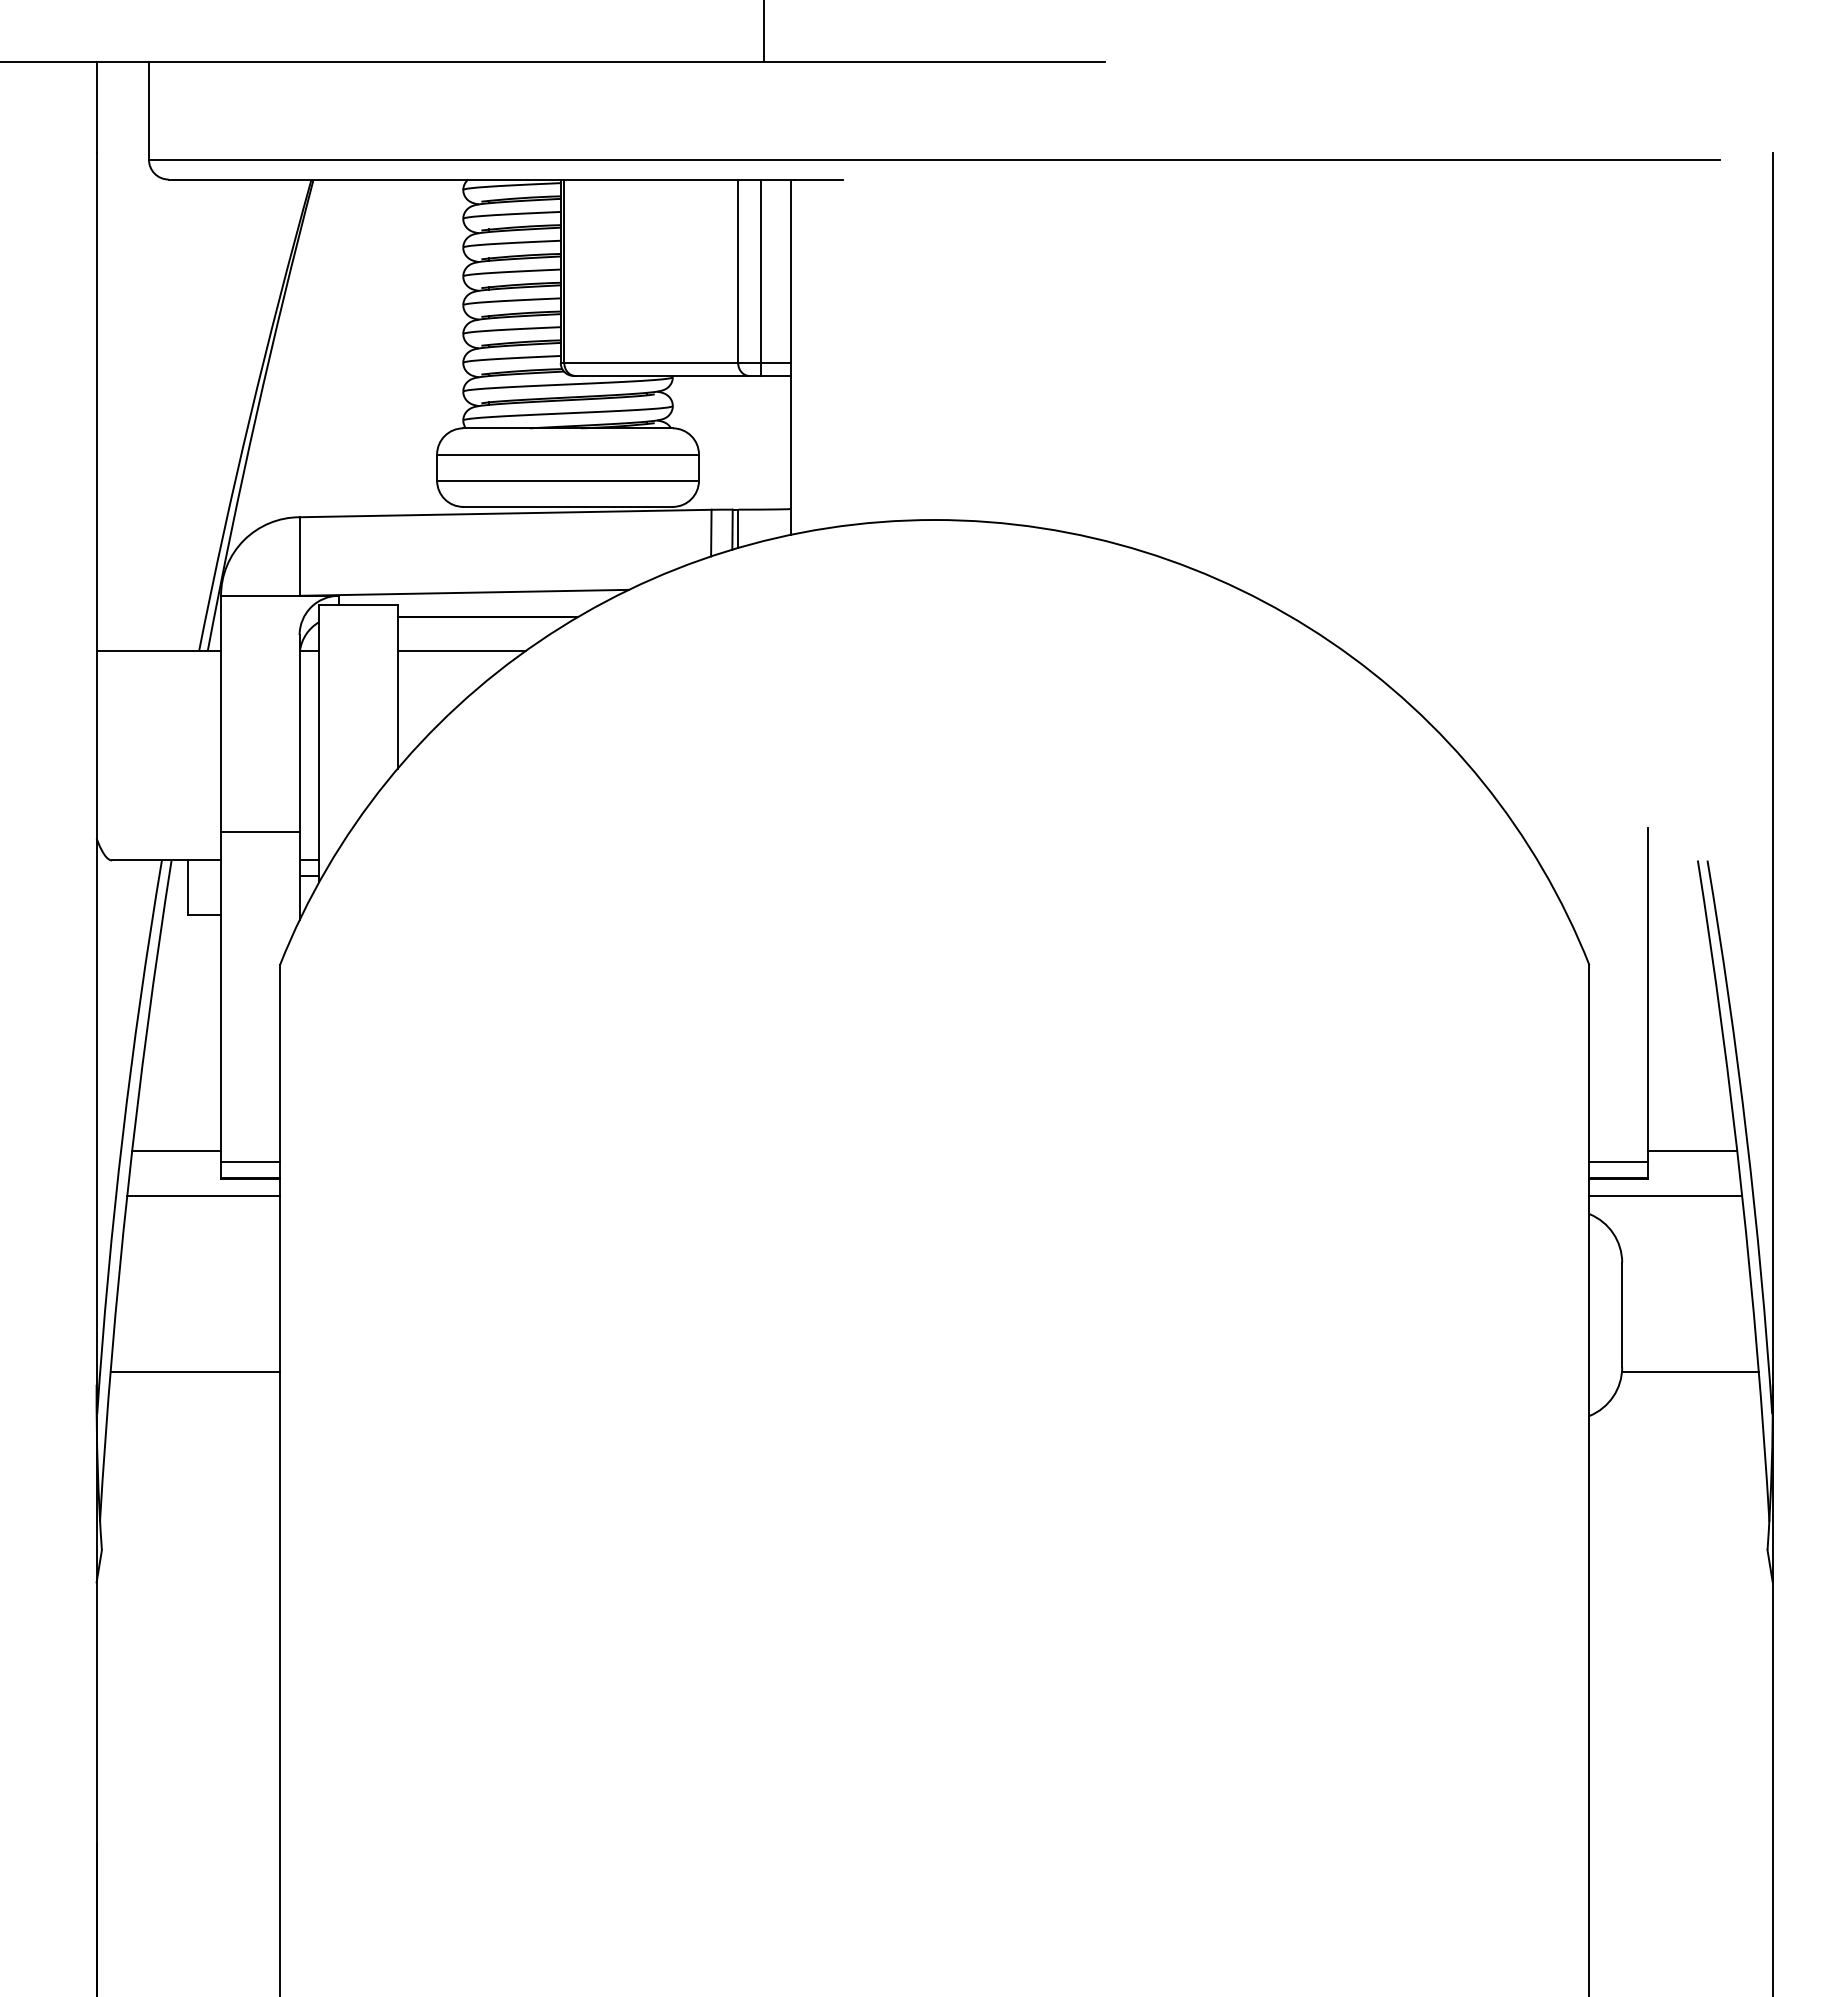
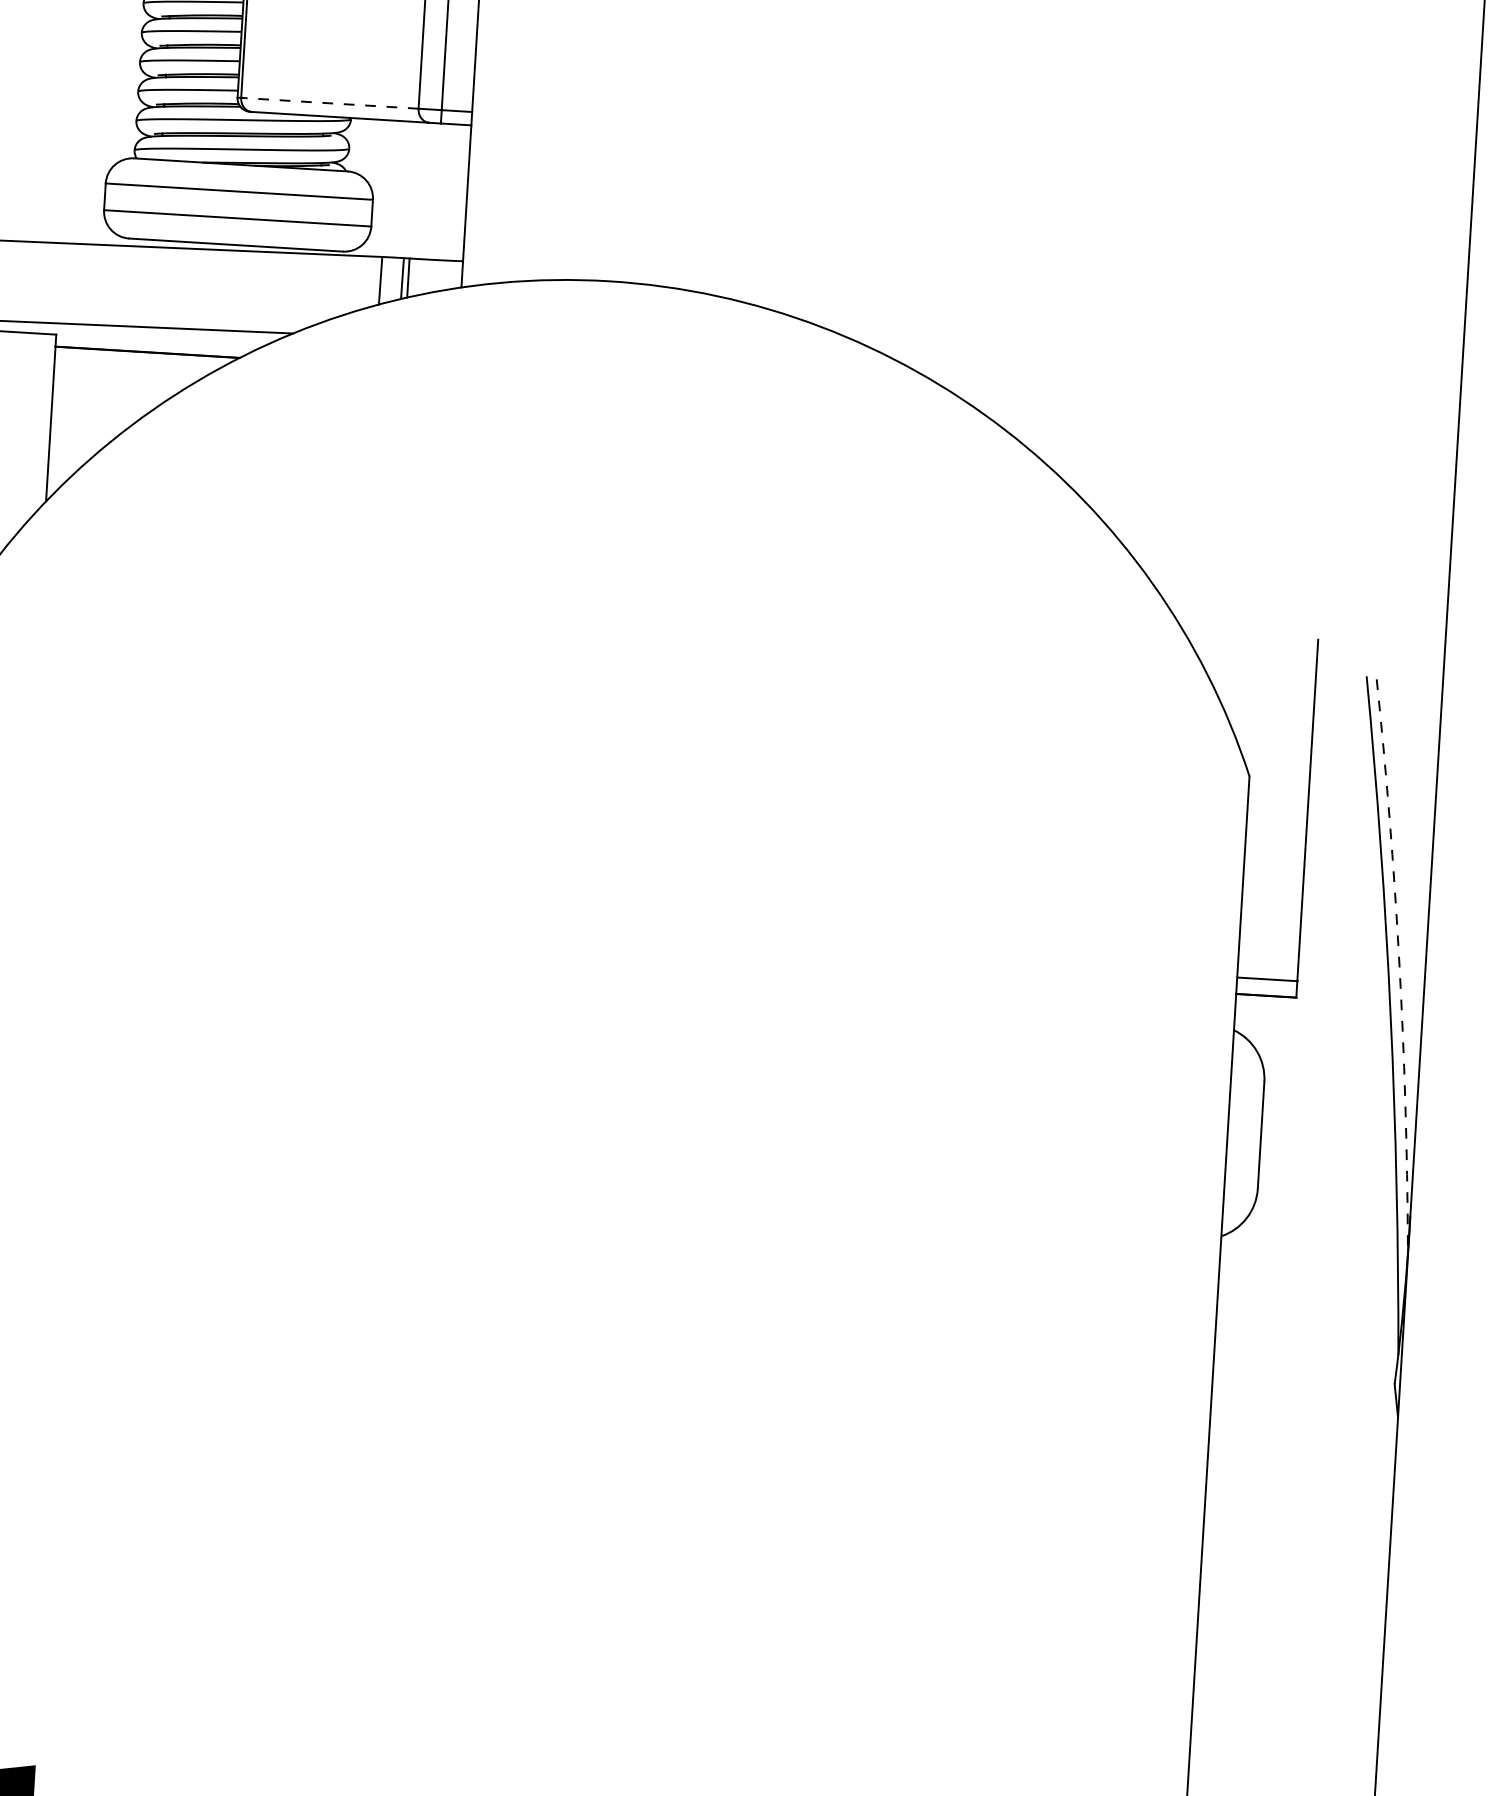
line: (651, 362) -> (330, 102), solid -> dashed
line: (461, 650) -> (118, 384), removed
arc: (1746, 1136) -> (1399, 960), solid -> dashed
line: (1692, 1150) -> (1343, 971), removed
line: (1665, 1195) -> (1312, 1016), removed
line: (1690, 1371) -> (1327, 1197), removed

